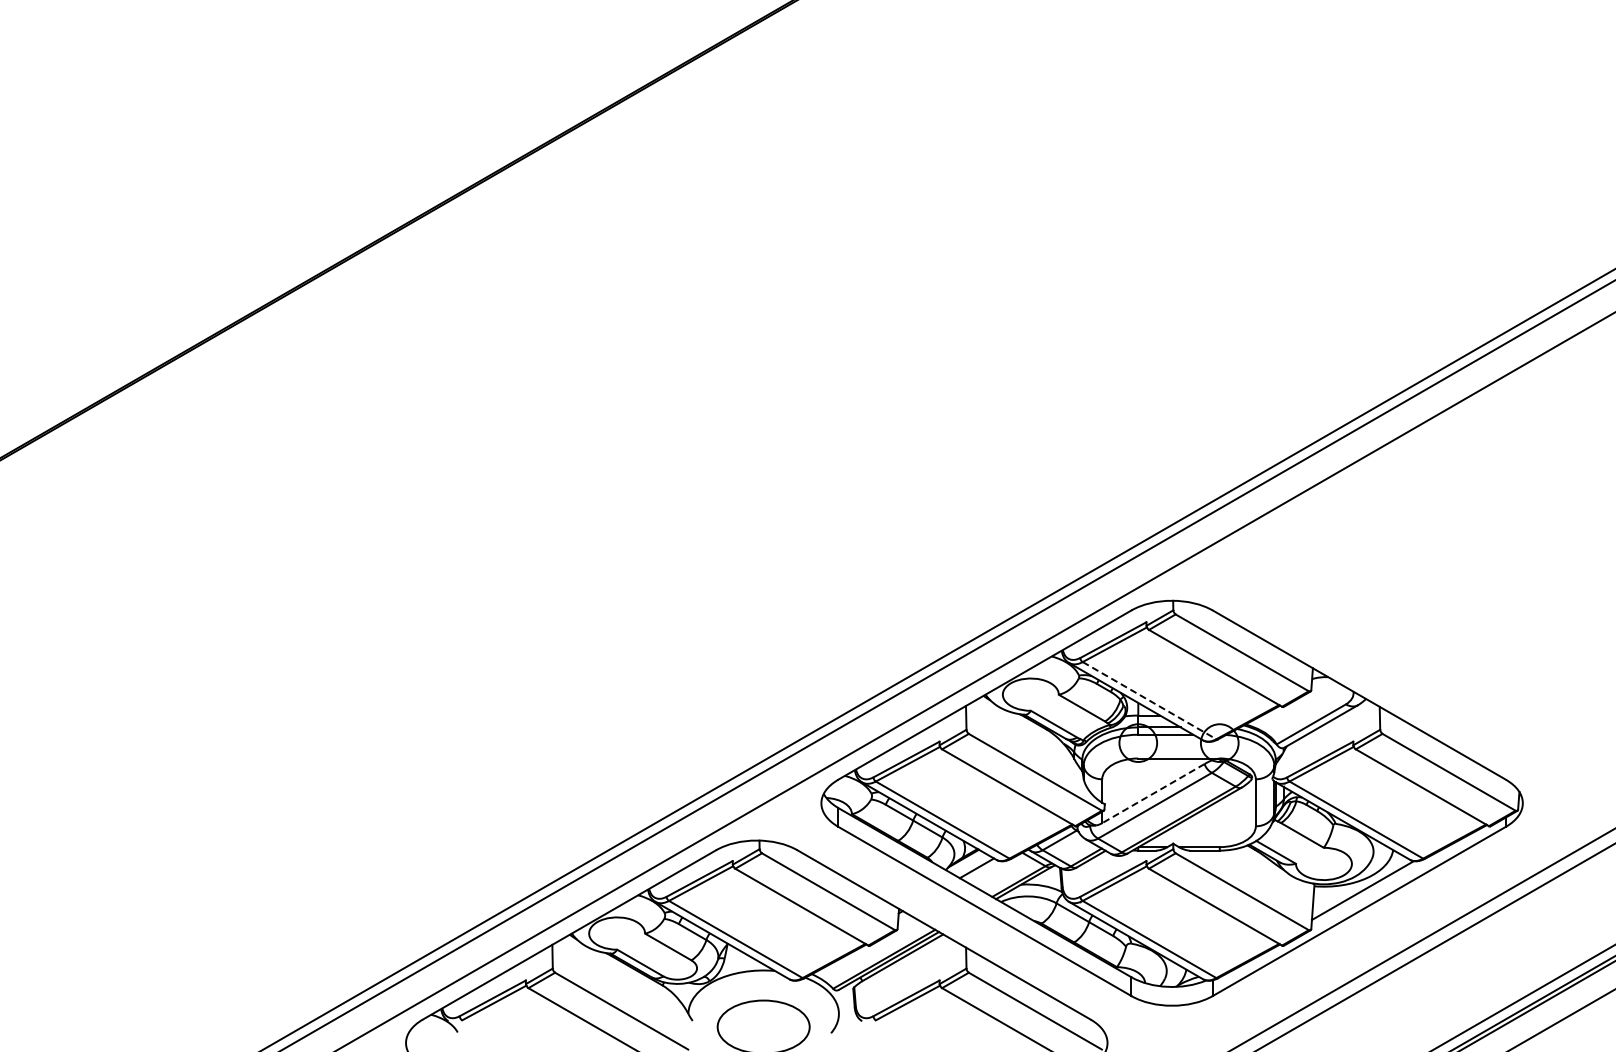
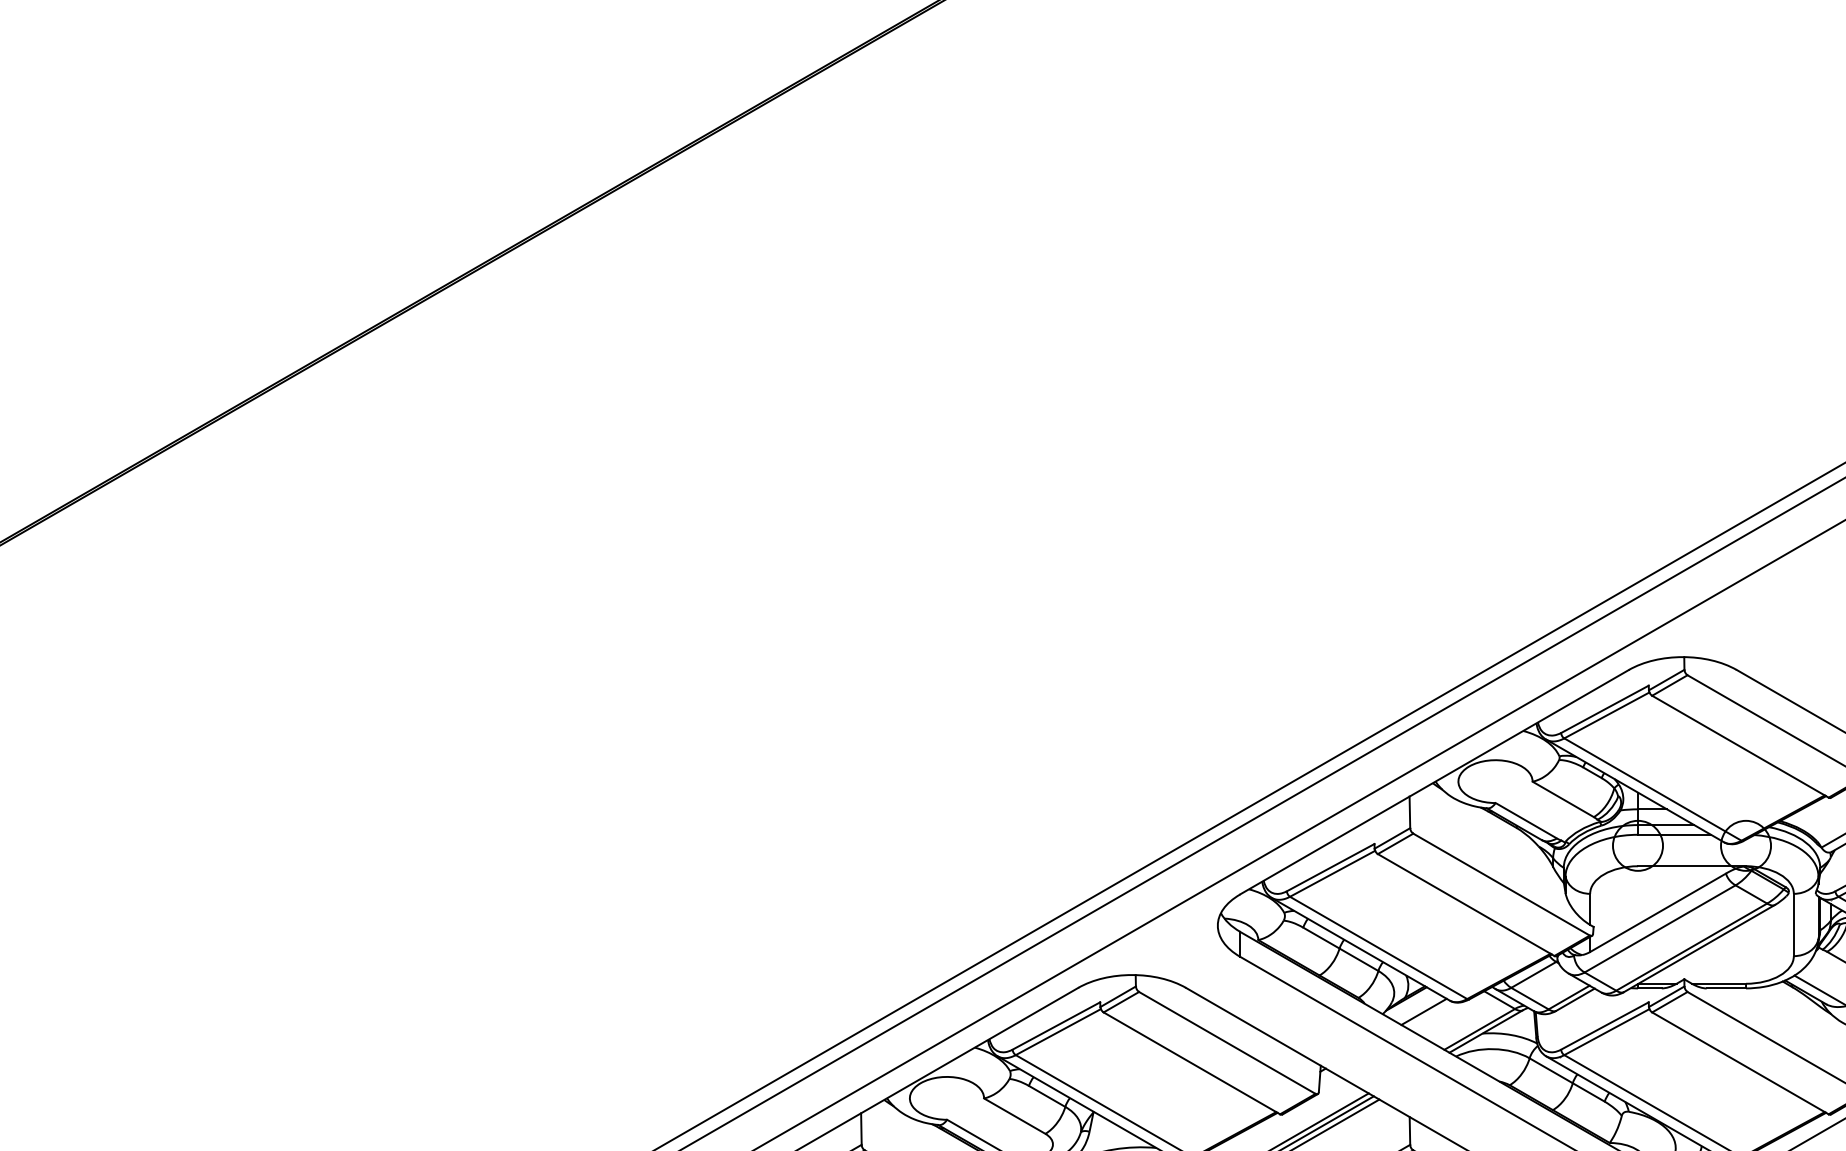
line: (1149, 700) -> (1652, 789), dashed -> solid
line: (1153, 793) -> (1658, 912), dashed -> solid

